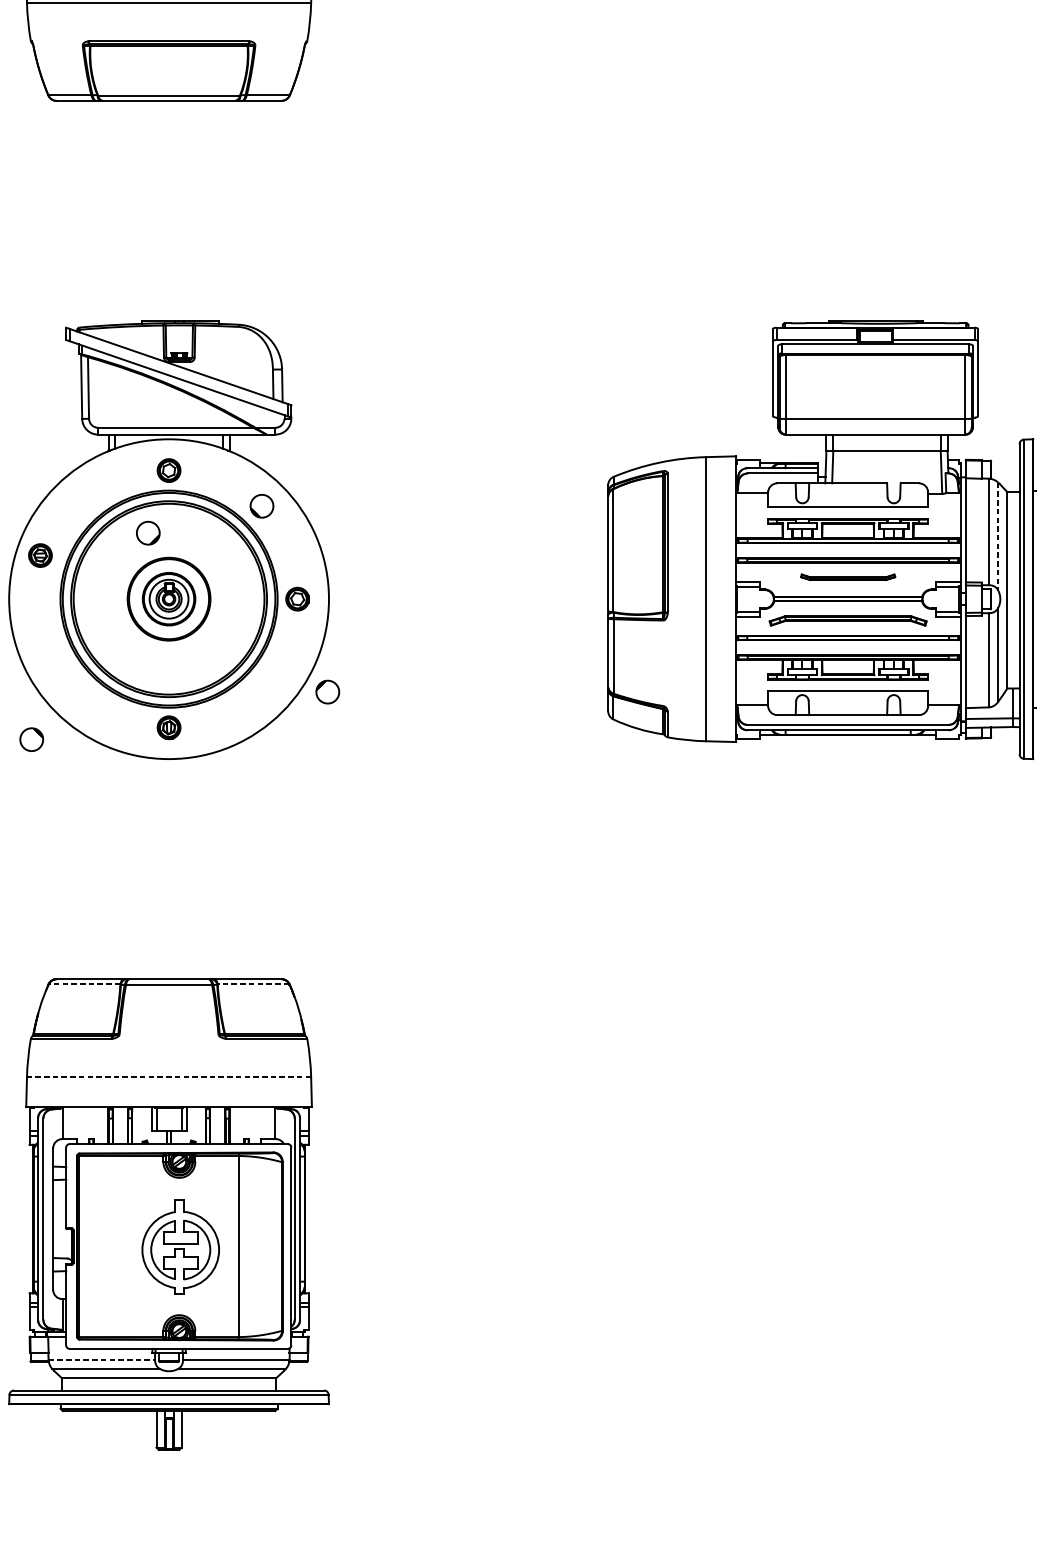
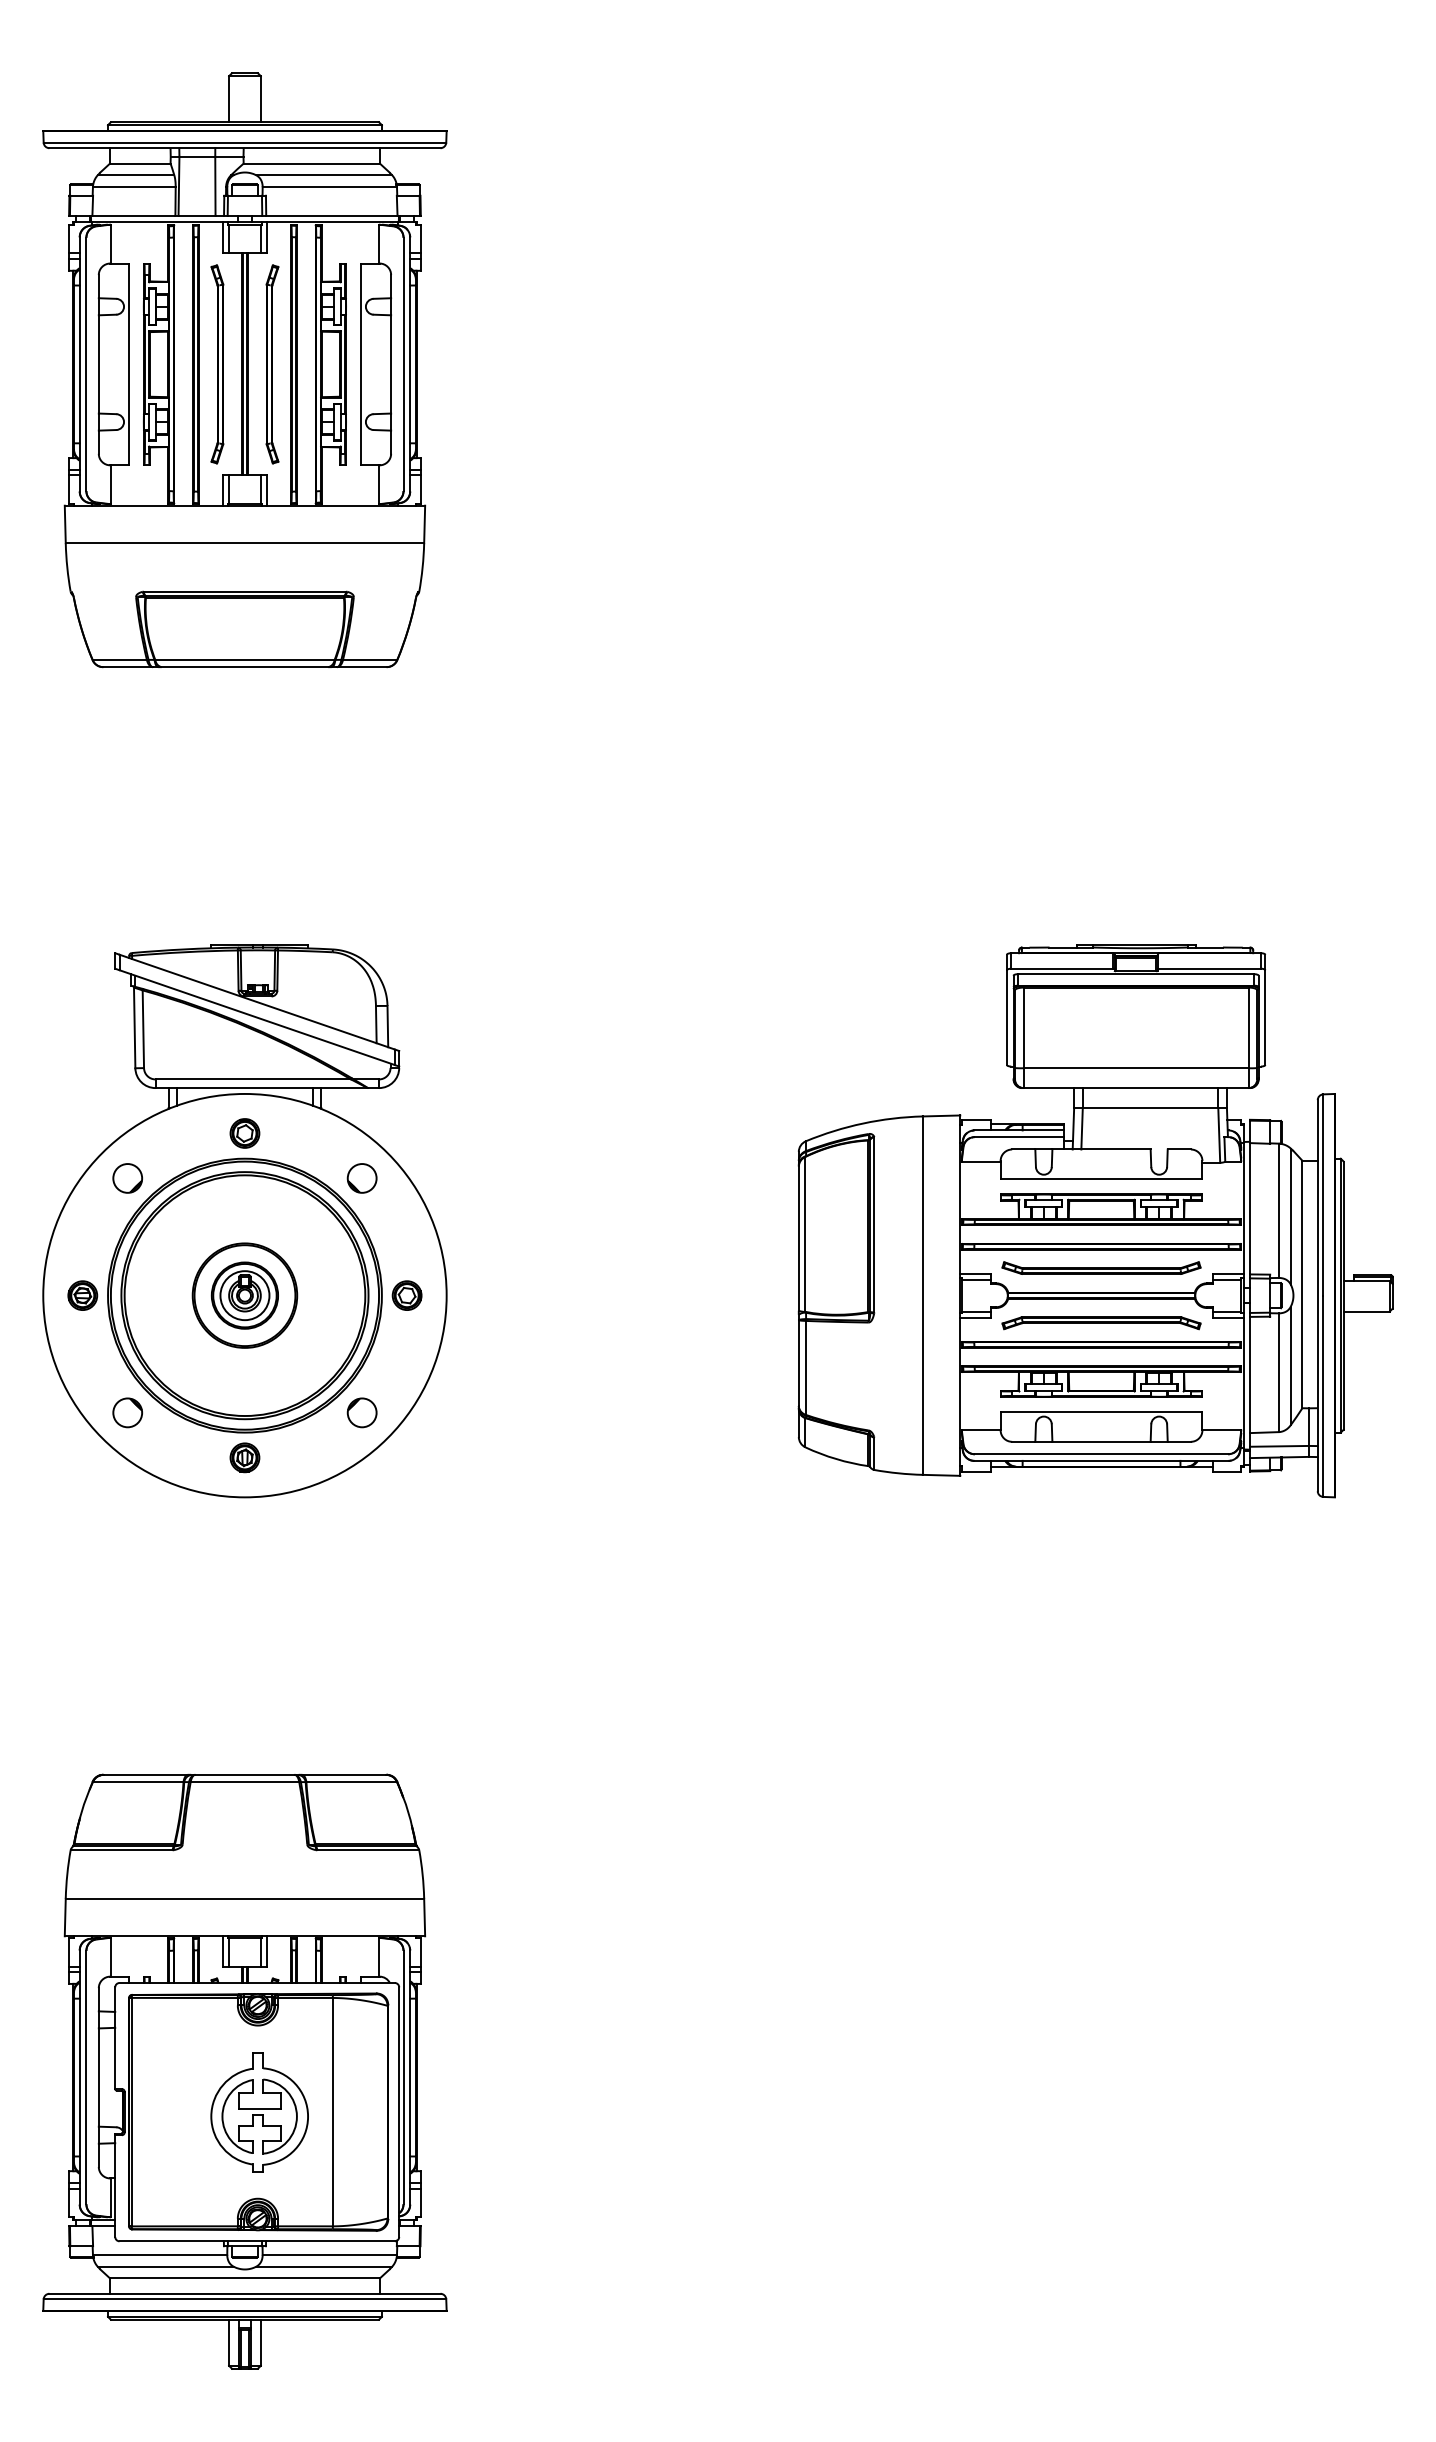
part: (148, 533) -> (127, 1178), moved
line: (997, 537) -> (1290, 1217), dashed -> solid
part: (40, 555) -> (82, 1295), moved
part: (848, 576) -> (1101, 1267), size x1.67
part: (327, 691) -> (361, 1412), moved
part: (31, 739) -> (127, 1412), moved
line: (83, 984) -> (137, 1781), dashed -> solid
line: (253, 984) -> (351, 1781), dashed -> solid
line: (168, 1077) -> (244, 1898), dashed -> solid
line: (102, 1359) -> (160, 2254), dashed -> solid

